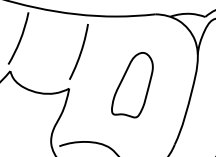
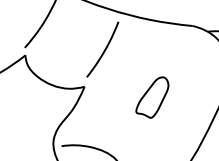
part: (132, 85) -> (152, 96), size x0.6

